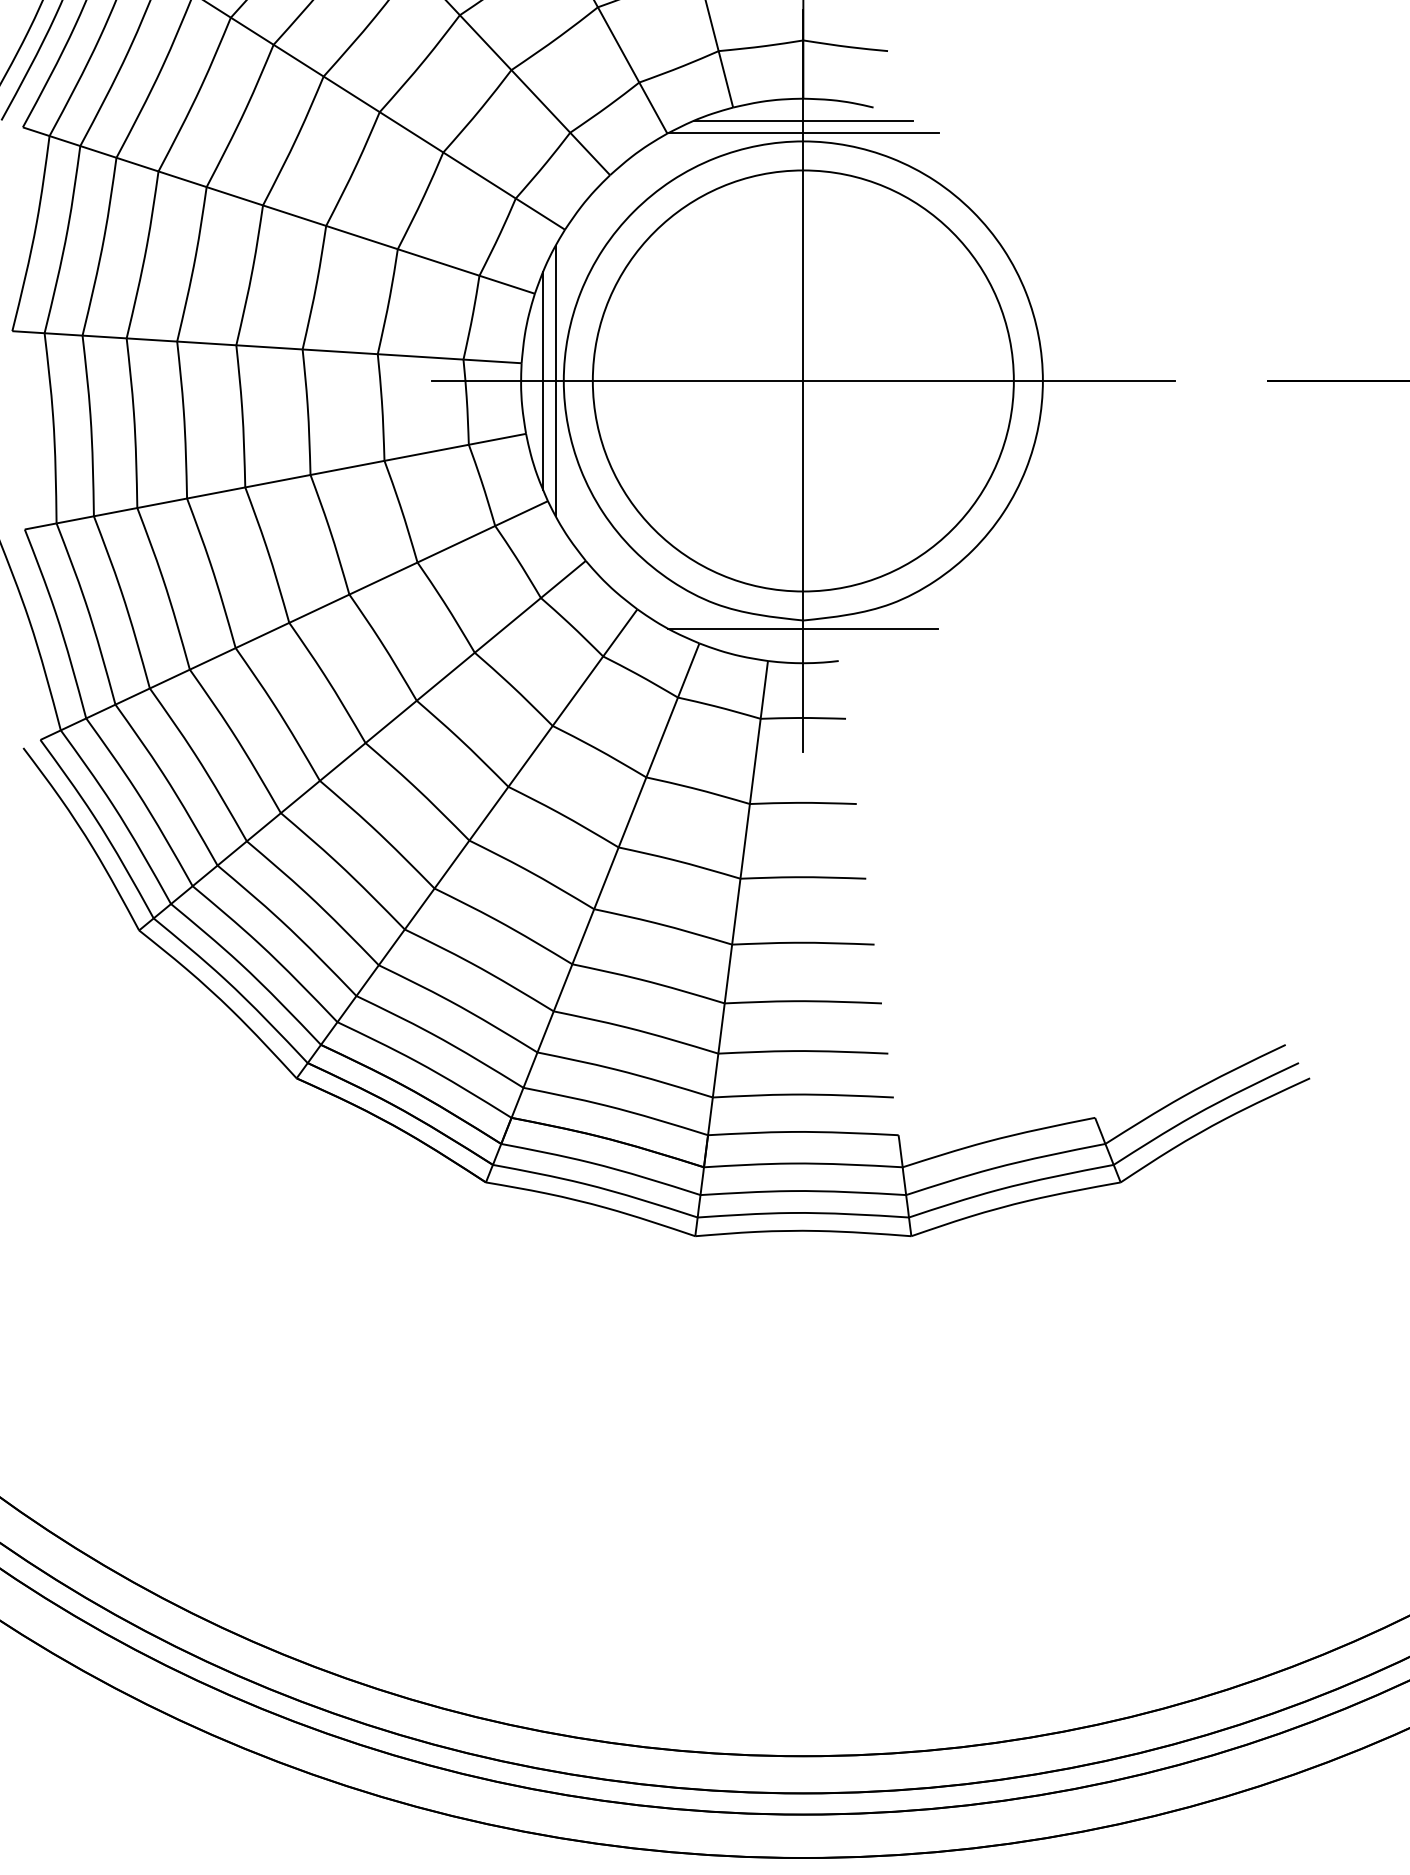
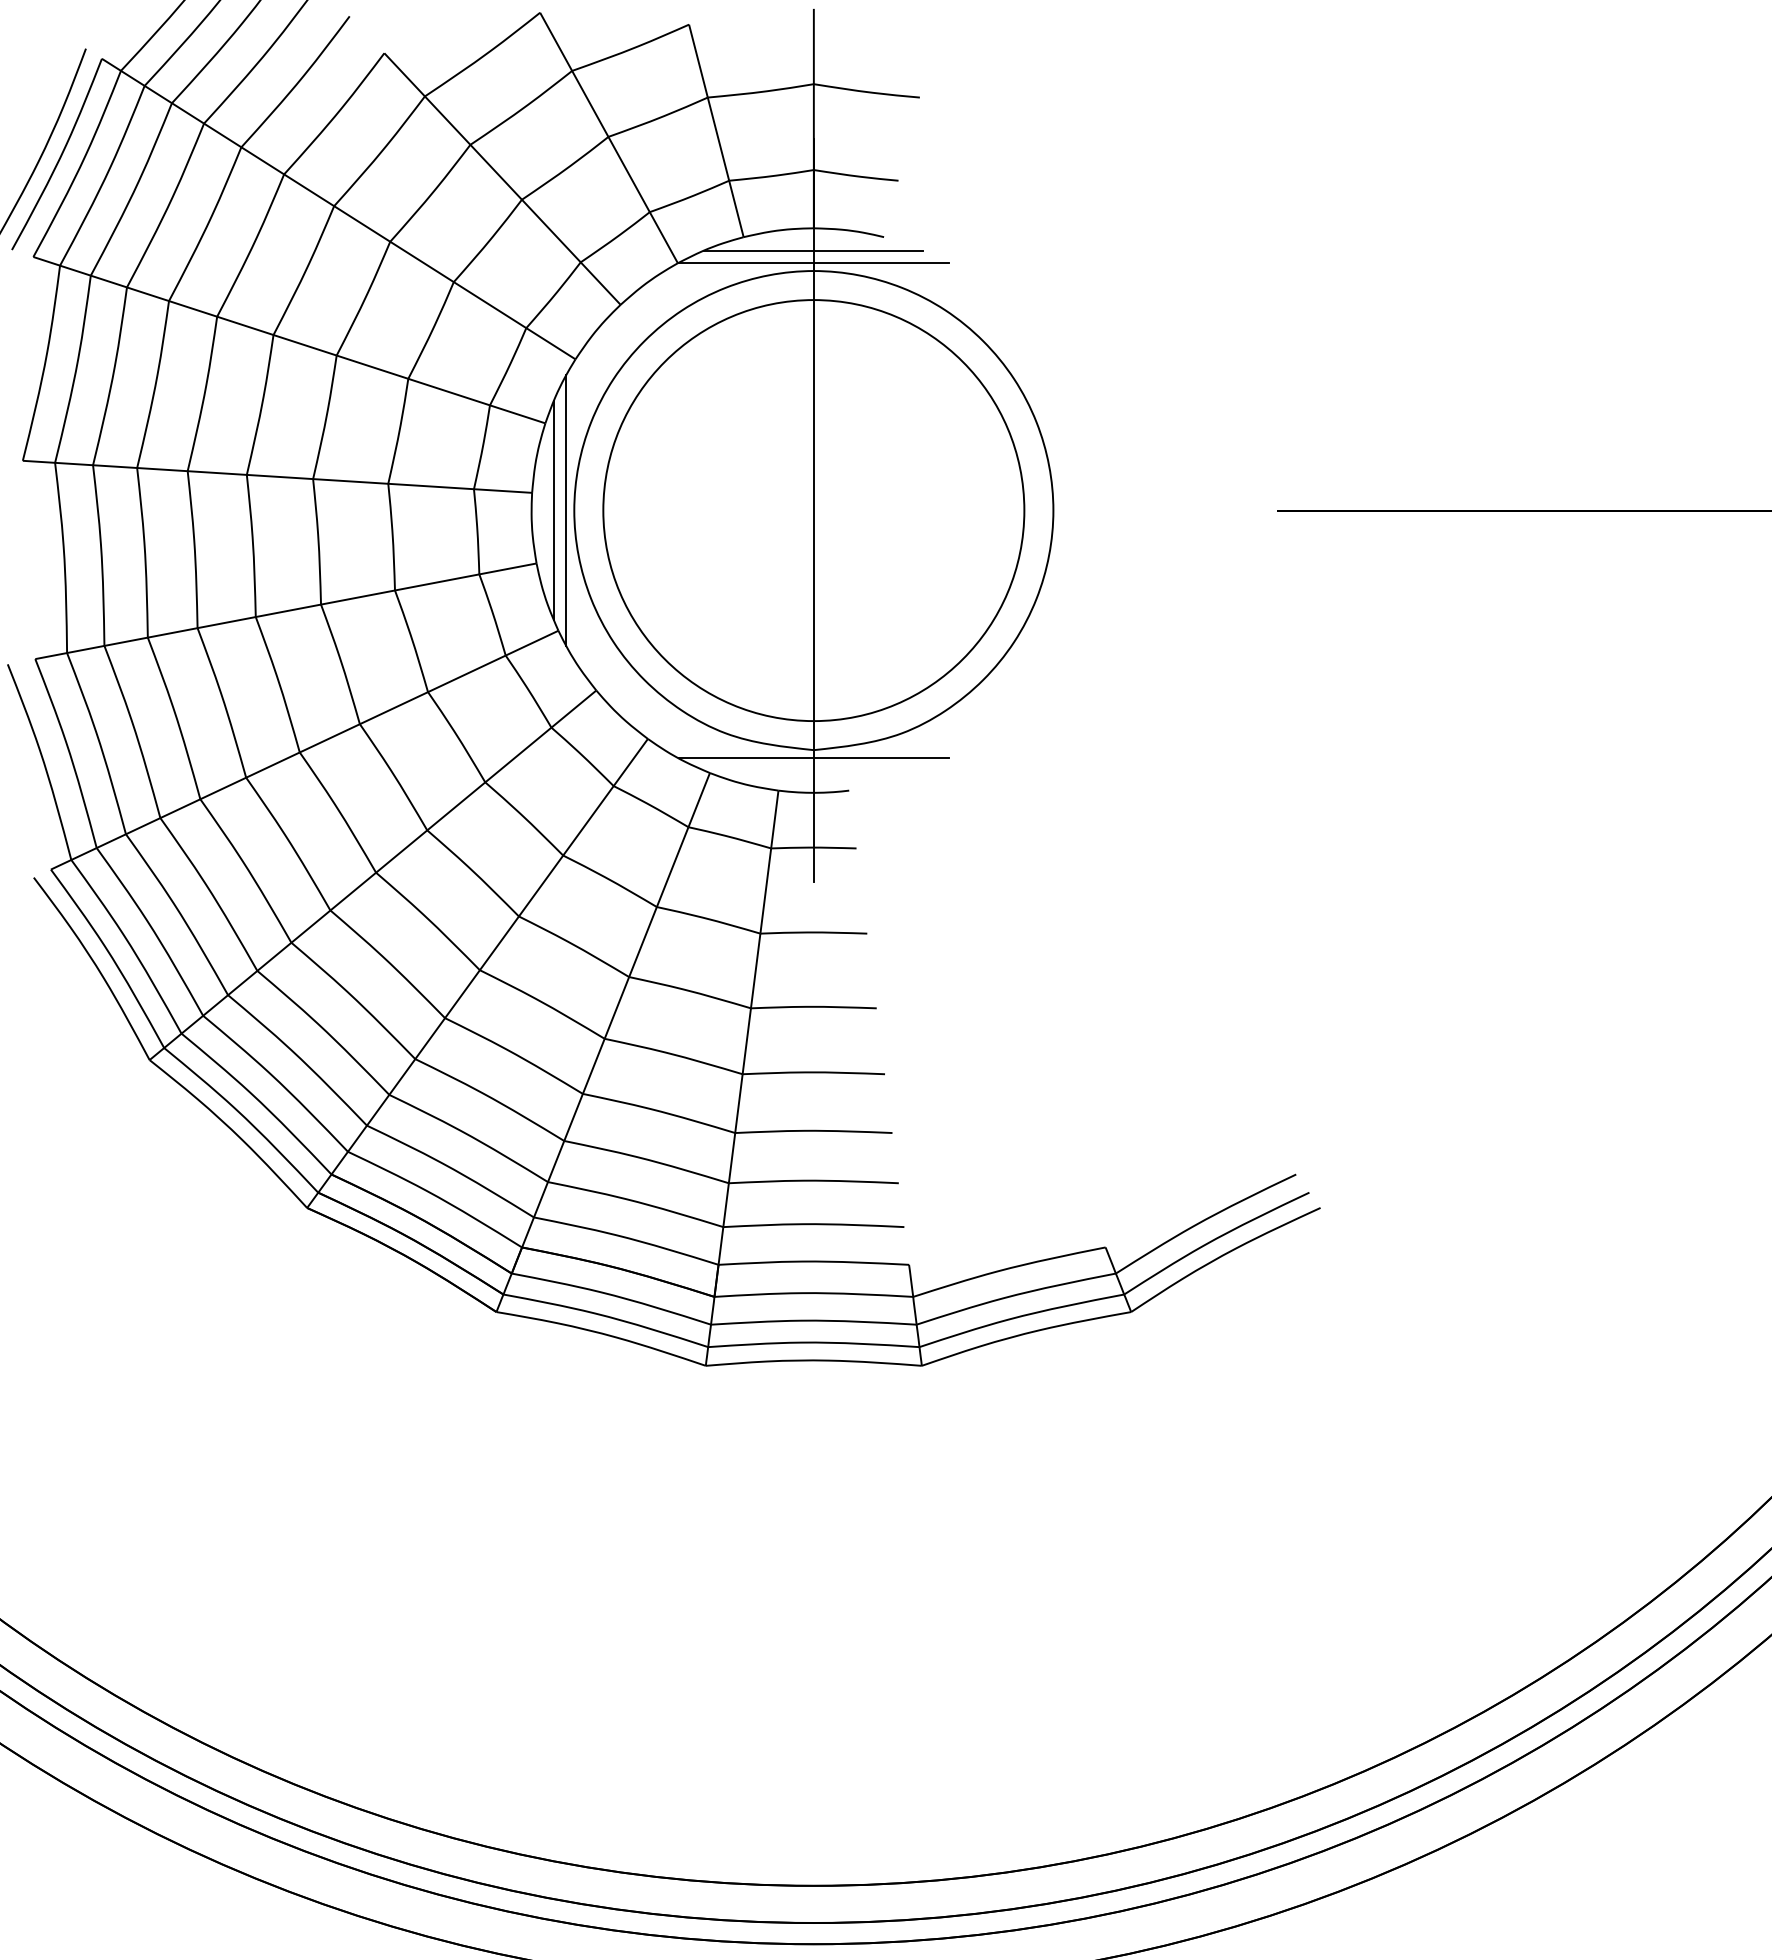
line: (803, 380) -> (813, 510), removed

